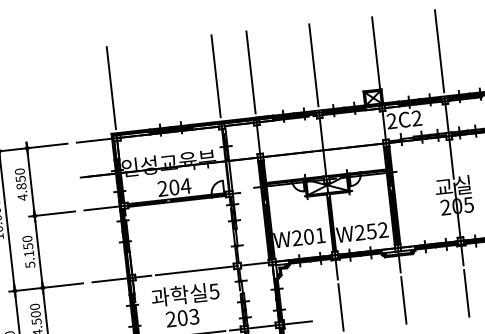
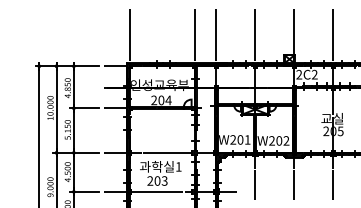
text: (371, 230) -> (279, 140), W252 -> W202
text: (213, 290) -> (178, 166), 5 -> 1

